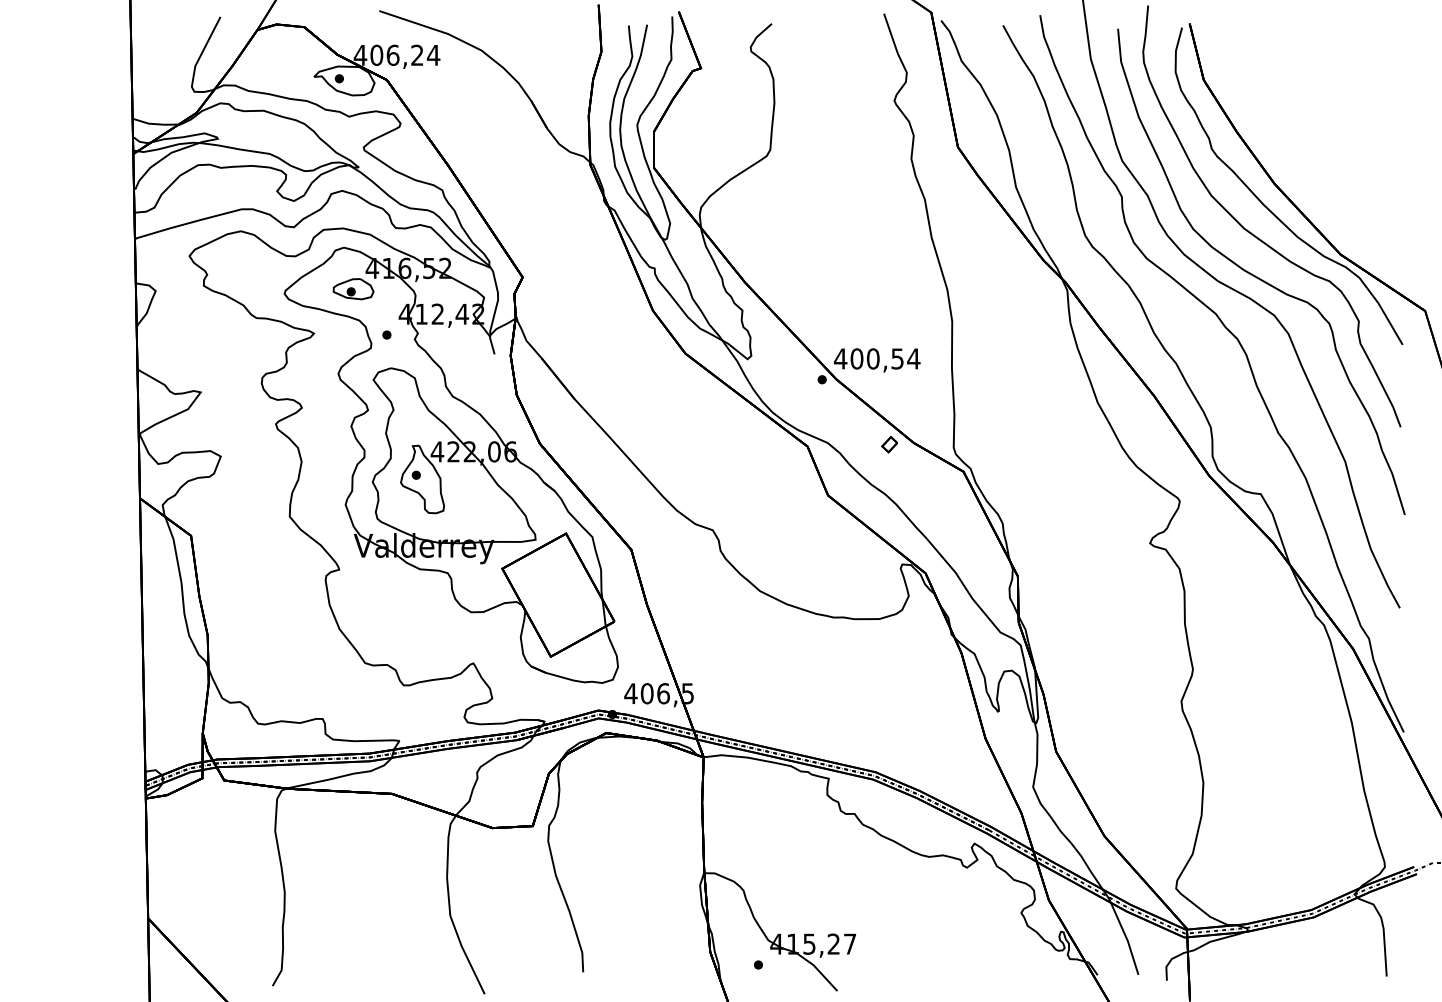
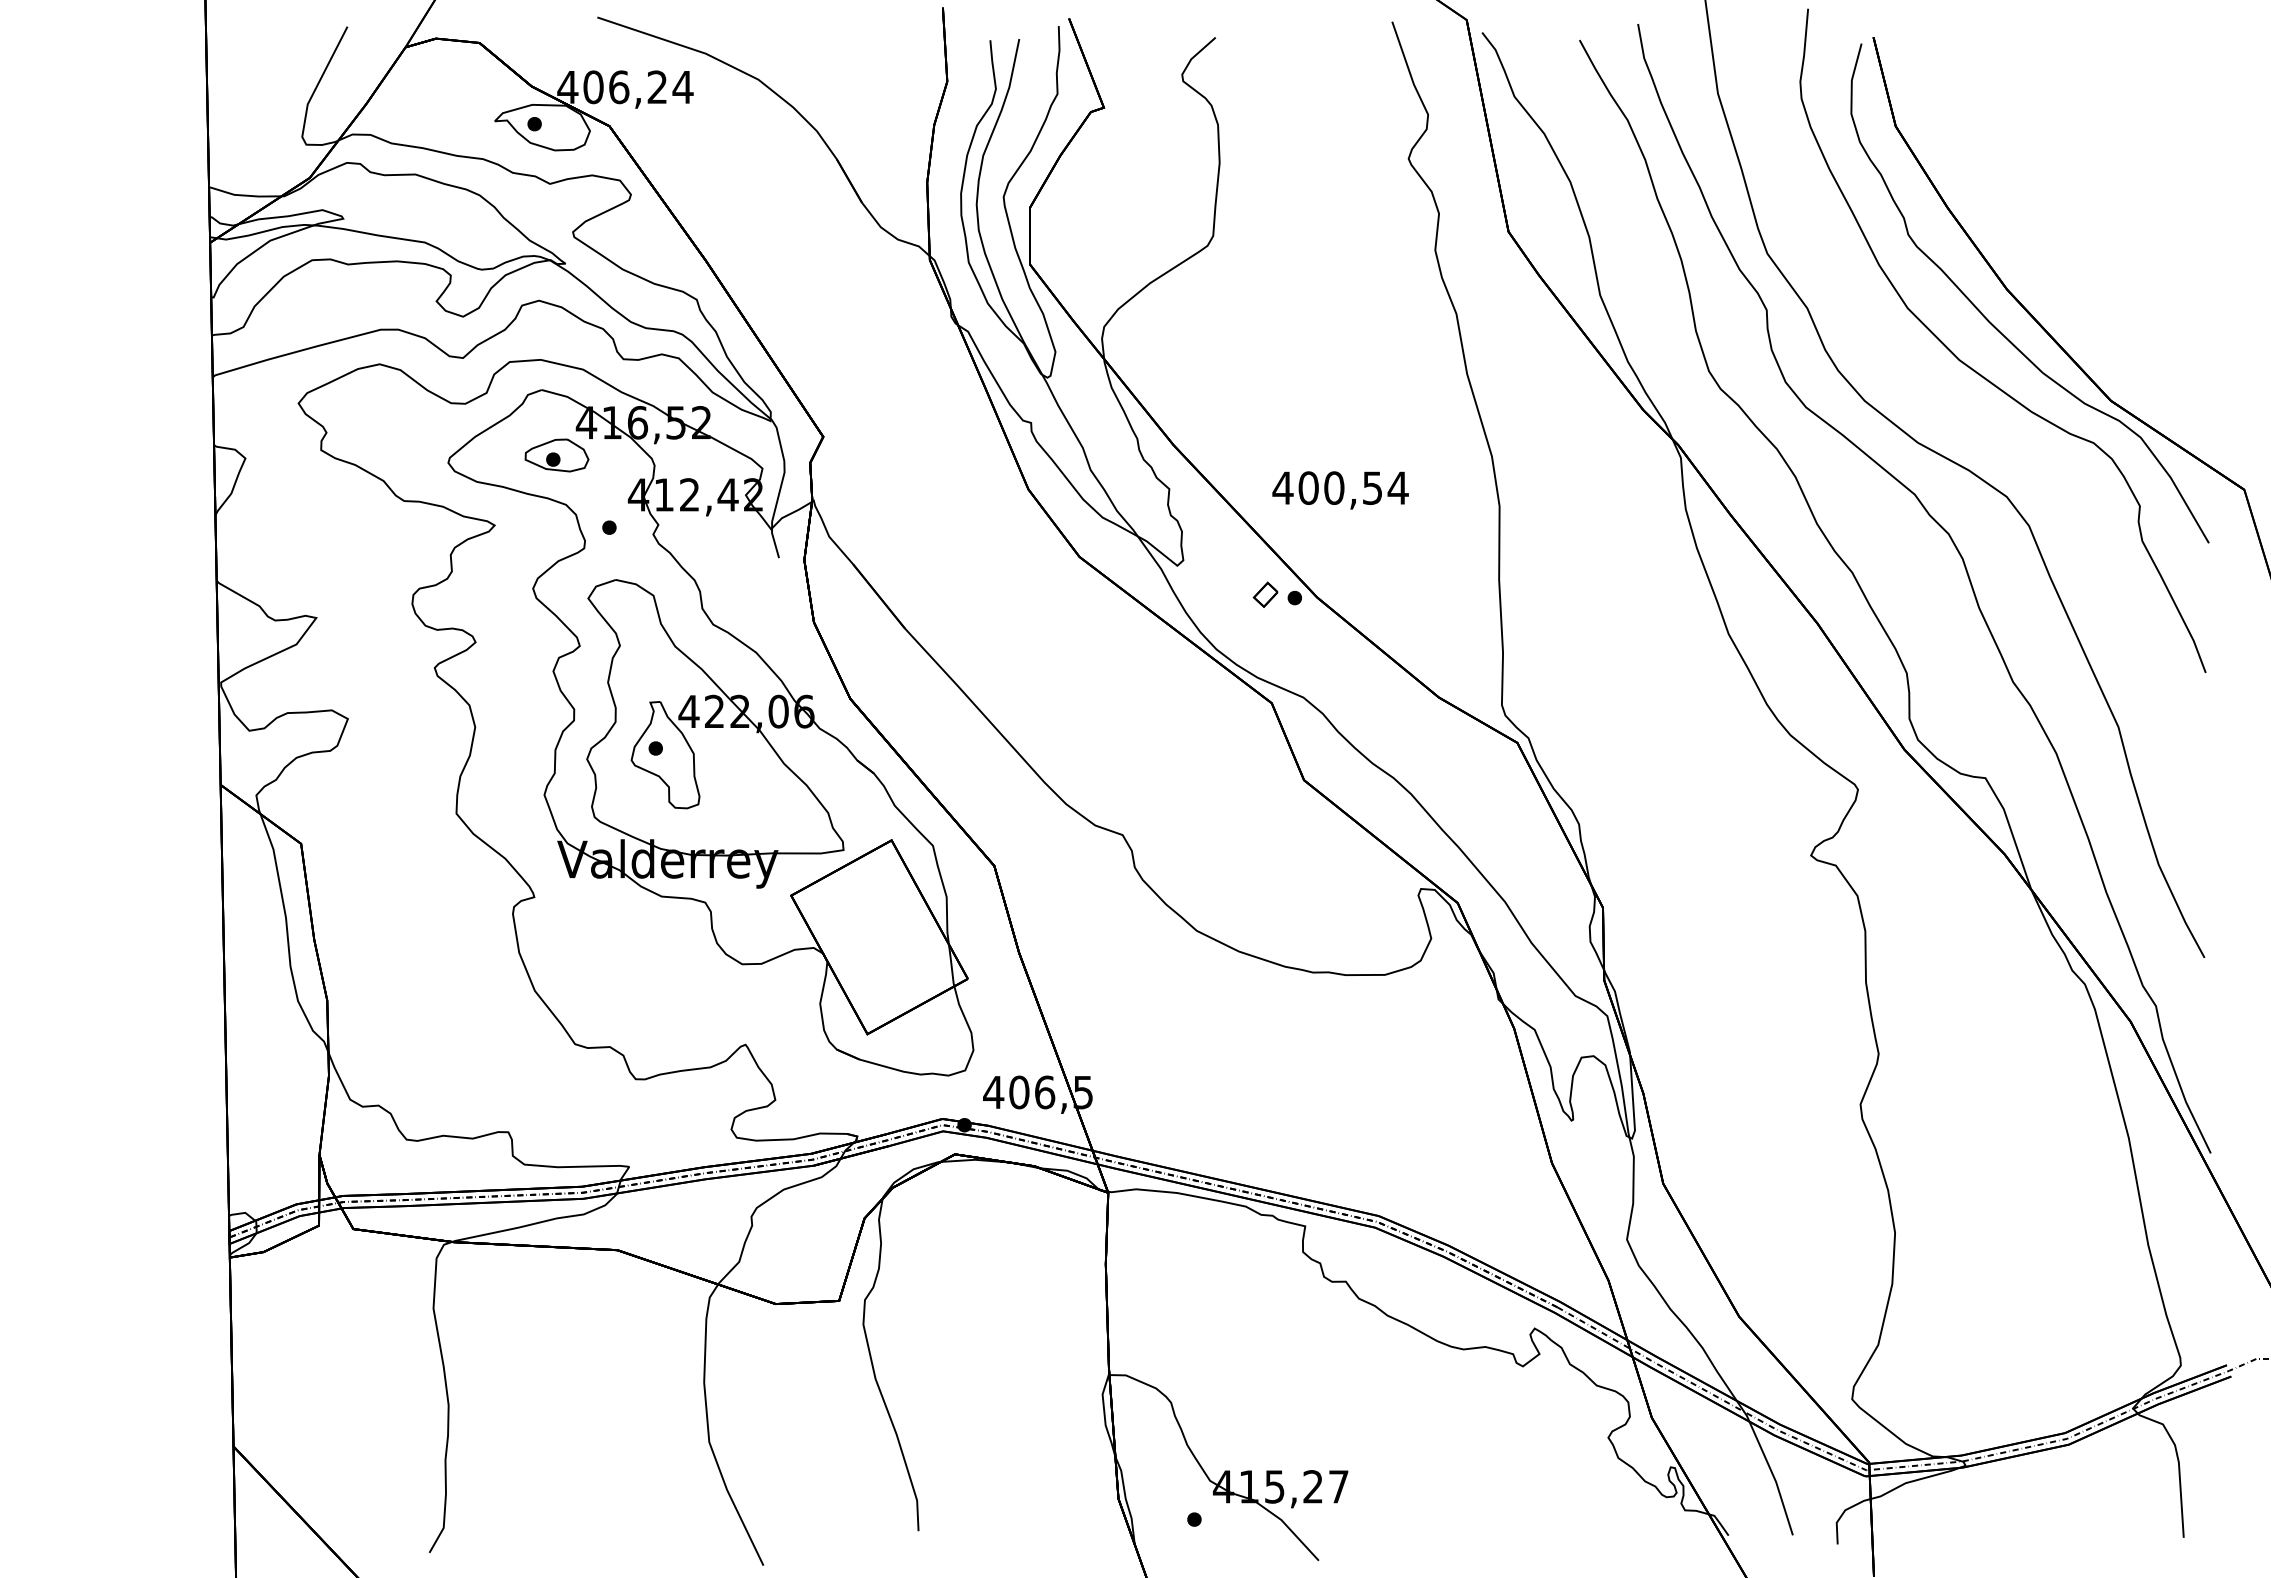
curve: (1259, 277) -> (1983, 437), removed
text: (877, 360) -> (1340, 490), moved
part: (889, 444) -> (1265, 594), moved

